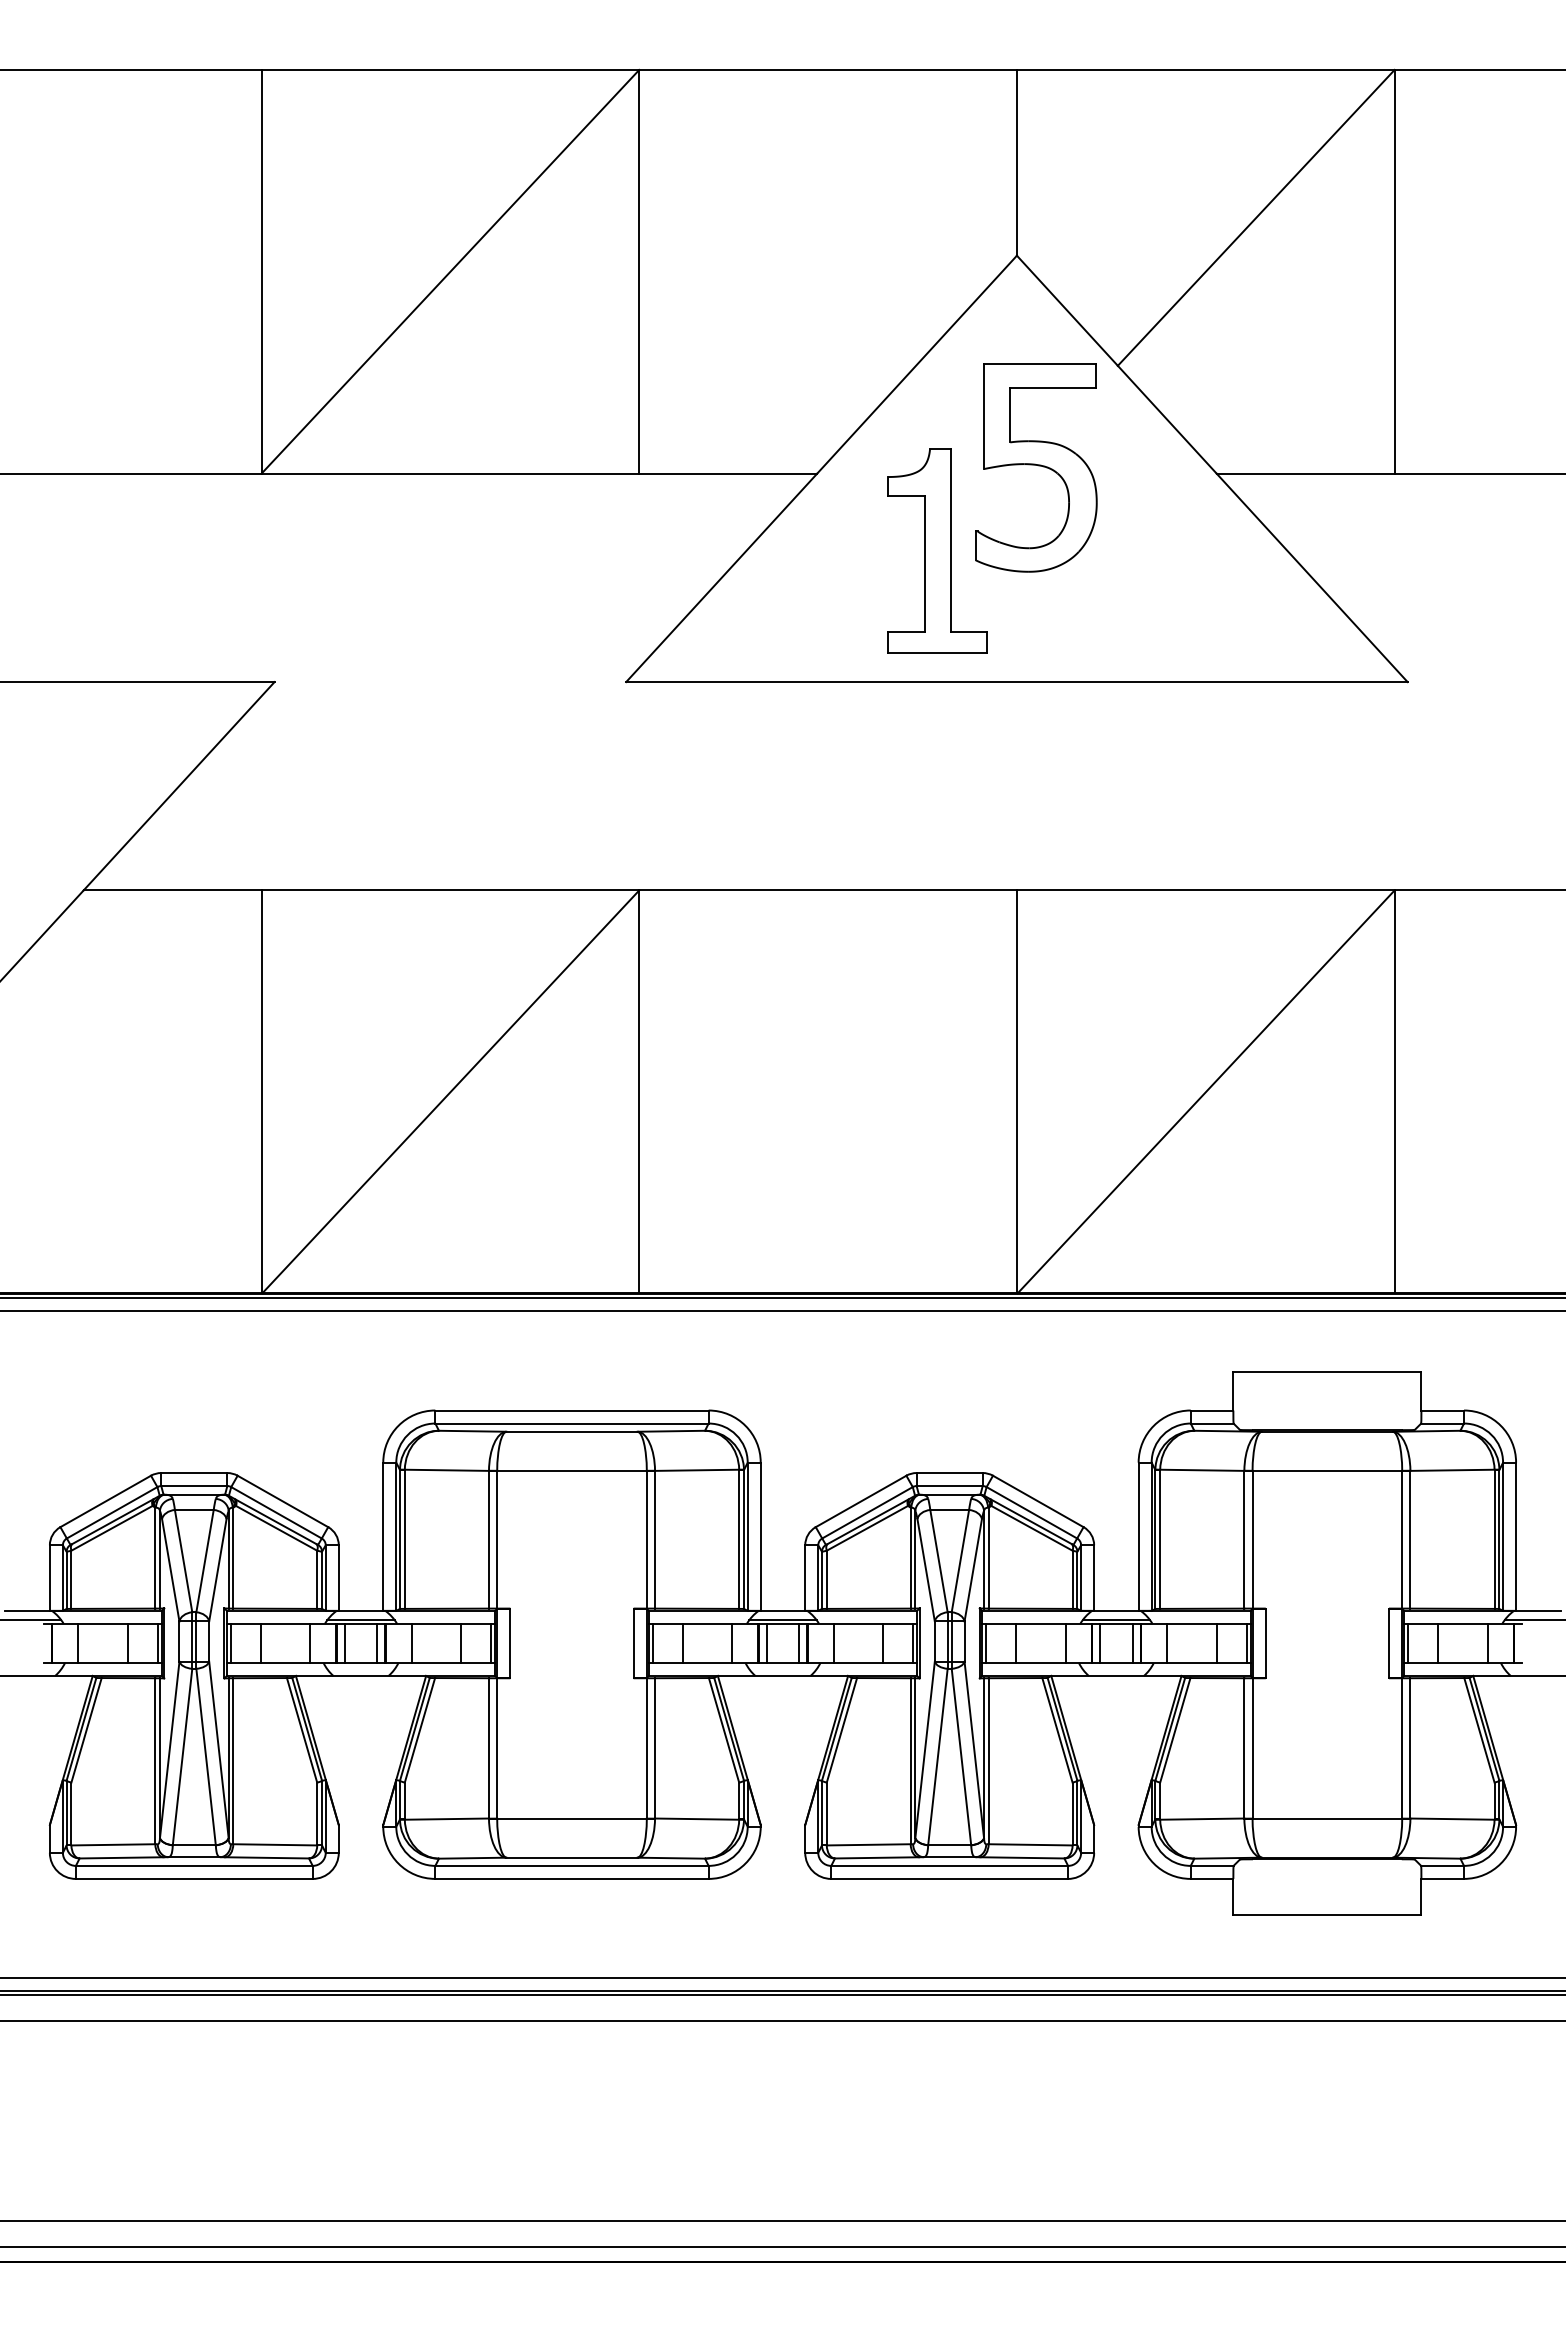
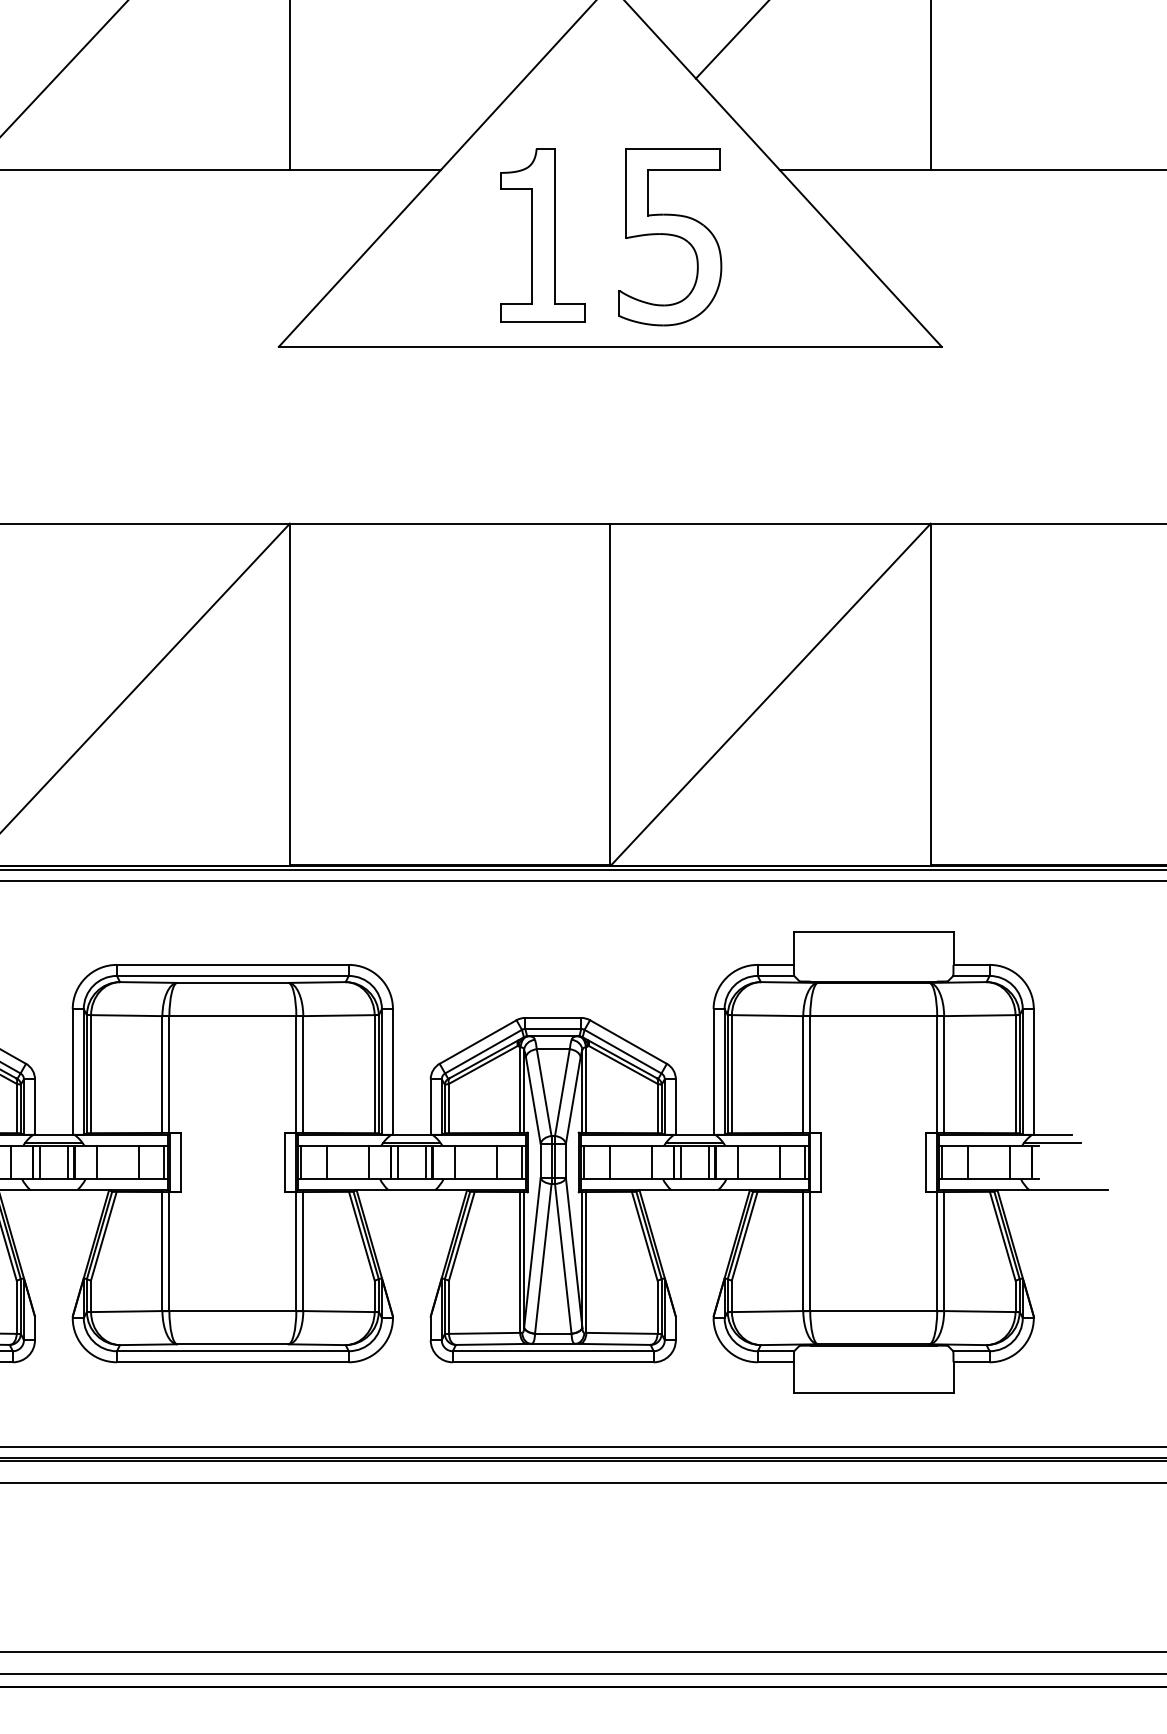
part: (1036, 467) -> (670, 236), moved

